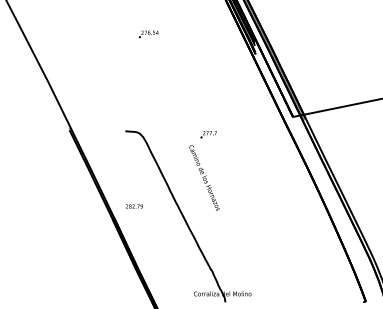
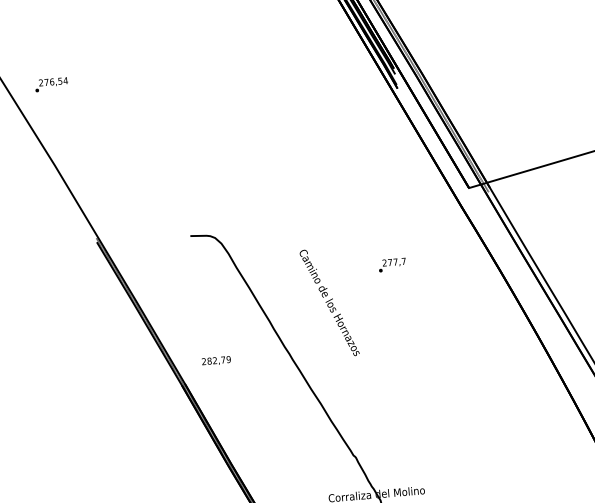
text: (148, 34) -> (51, 84), moved
text: (208, 134) -> (392, 264), moved

